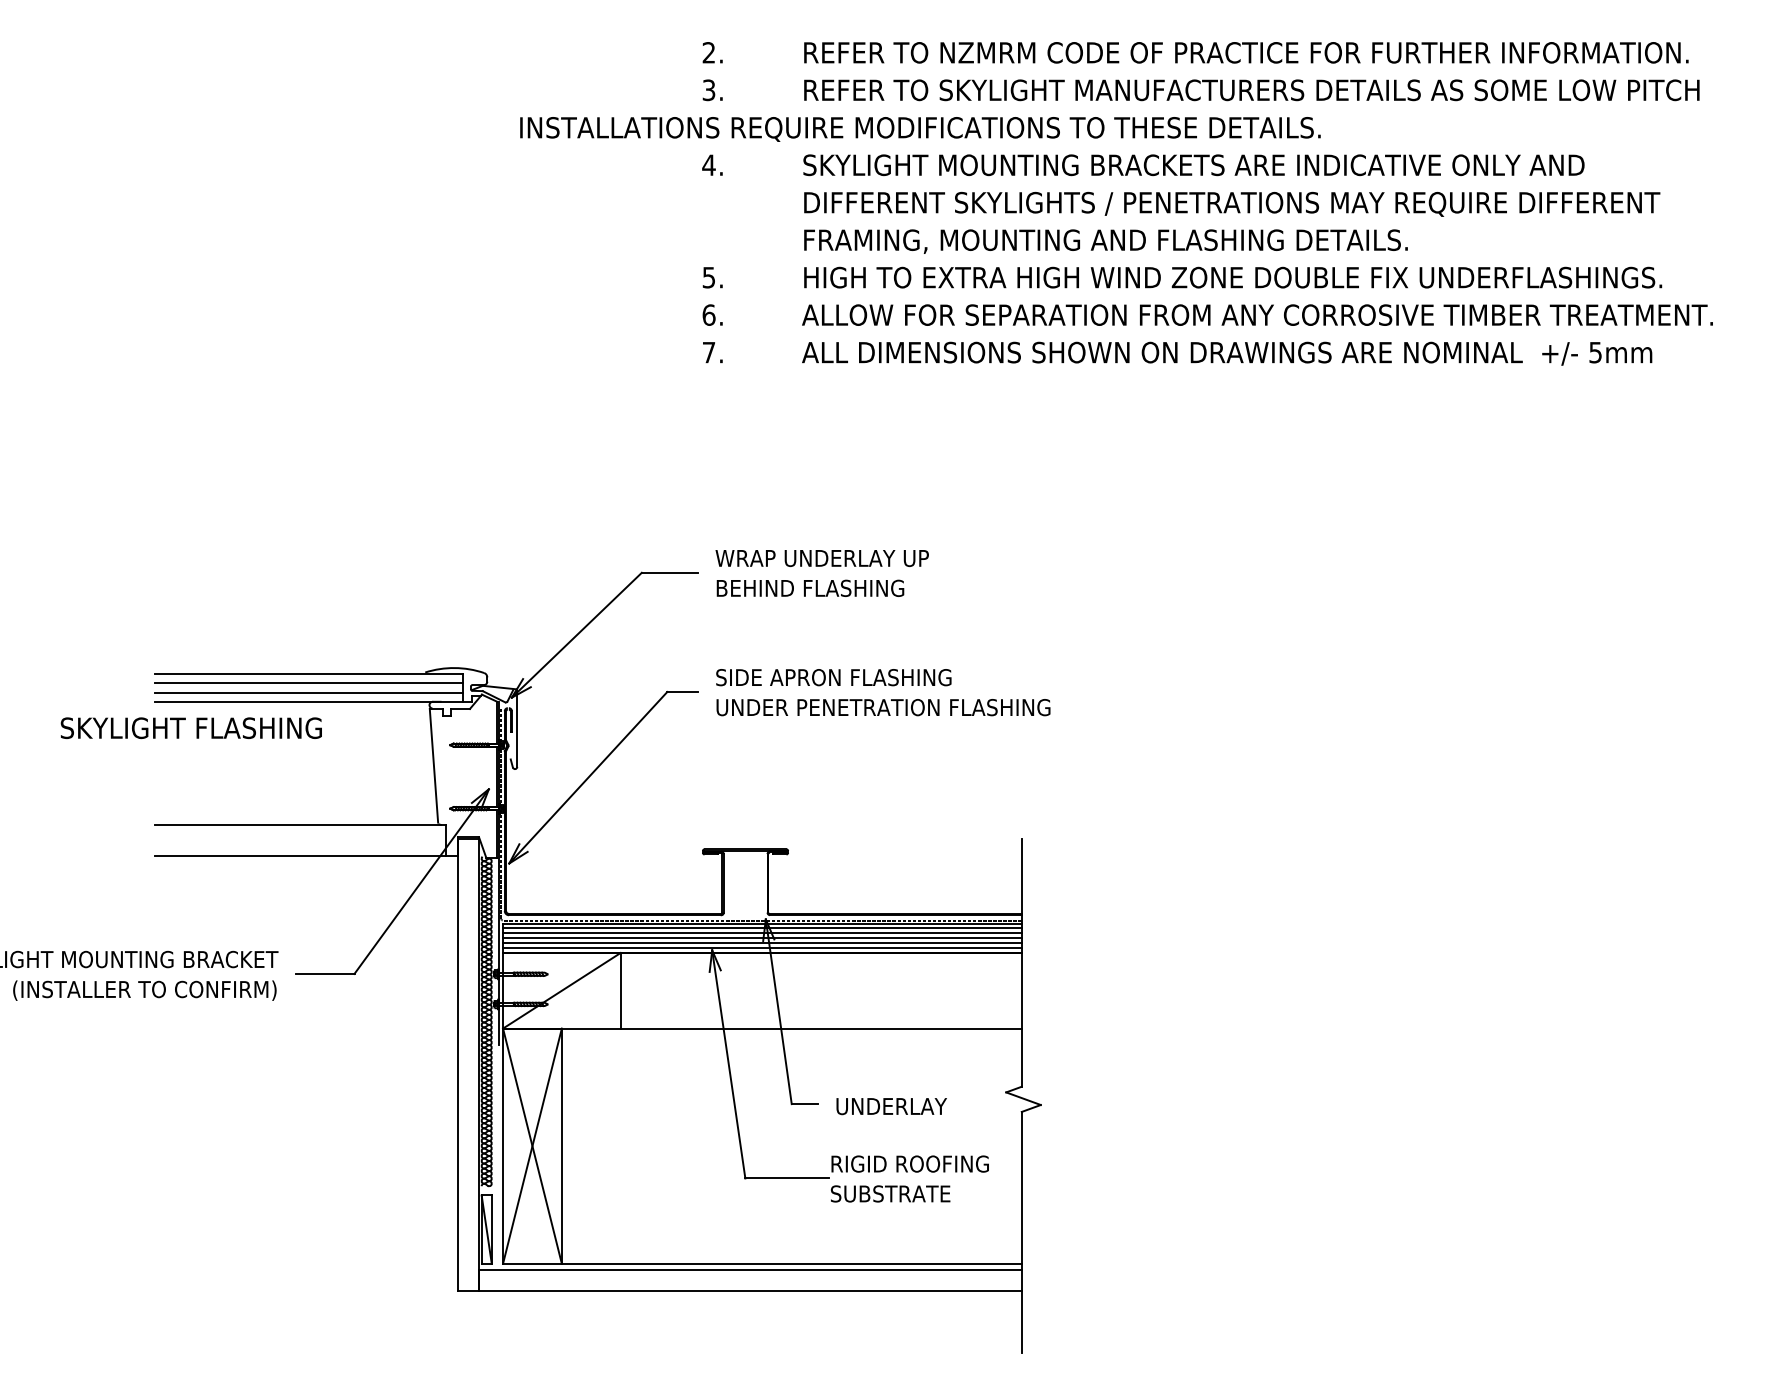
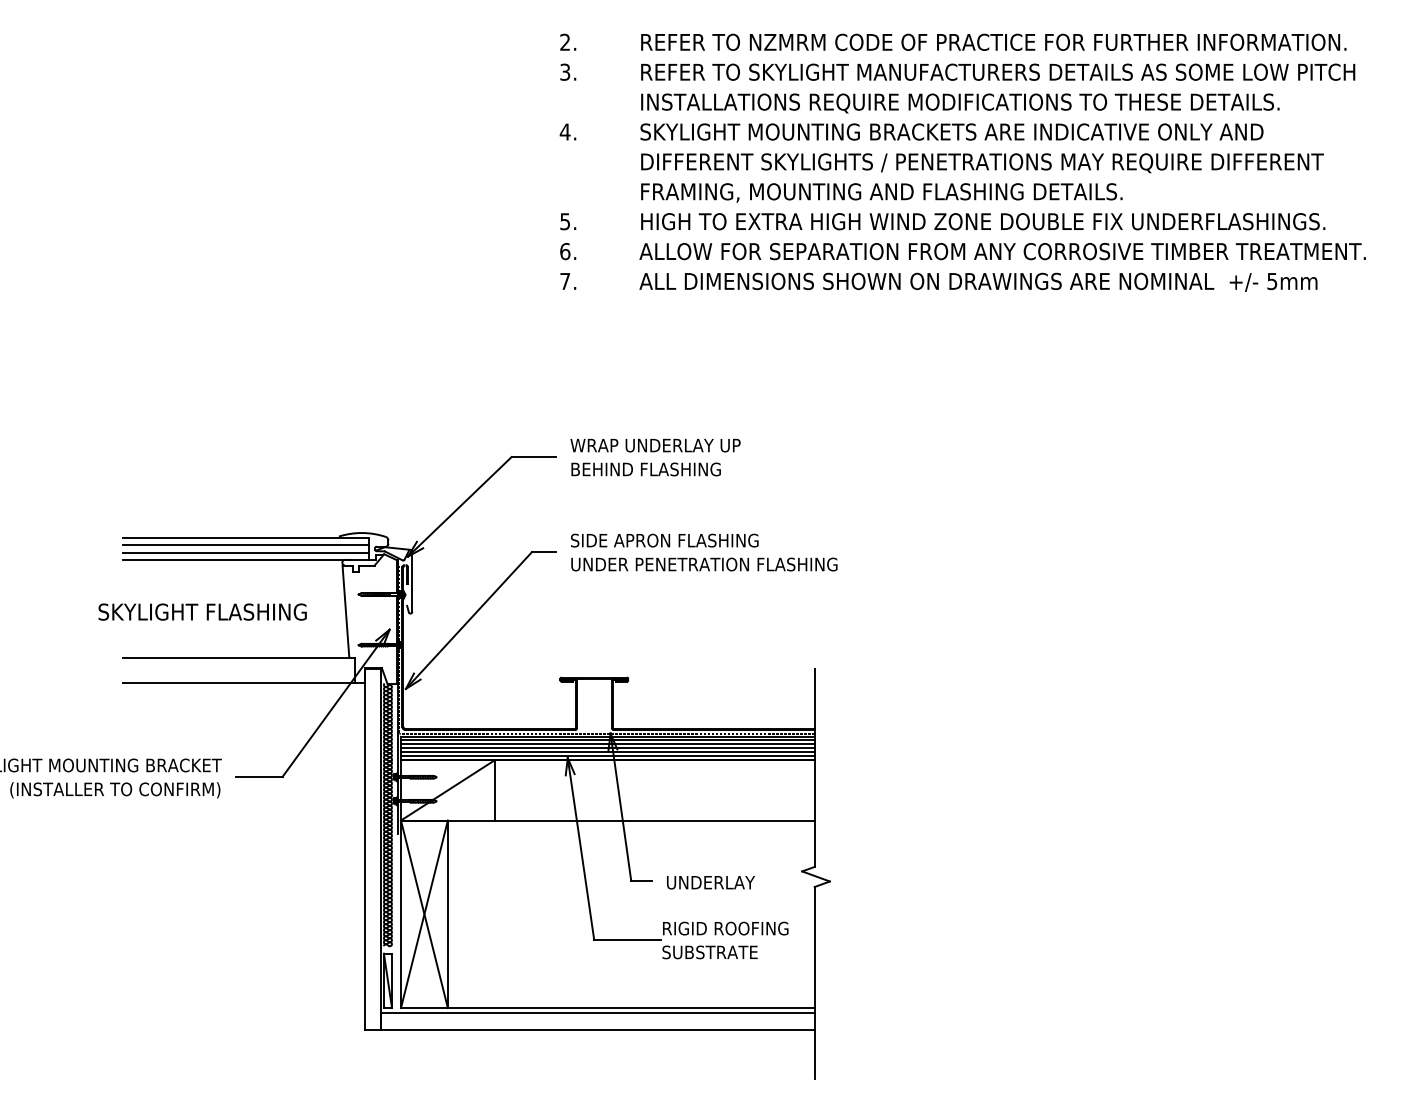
text: (920, 129) -> (960, 103), moved
text: (190, 727) -> (201, 611), moved

